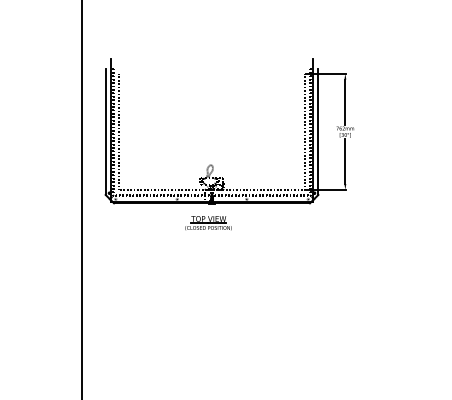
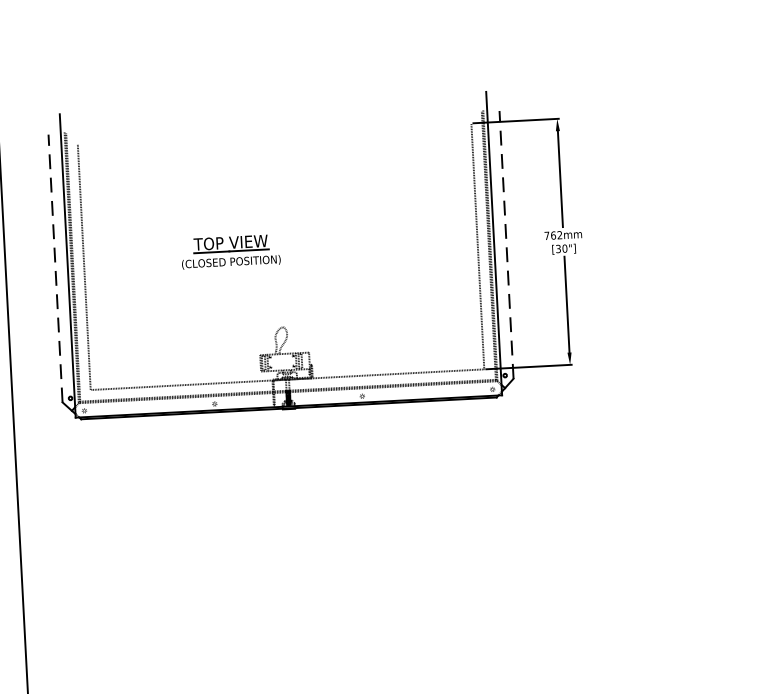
line: (105, 131) -> (55, 267), solid -> dashed
line: (318, 131) -> (506, 244), solid -> dashed
part: (208, 223) -> (230, 252), moved

